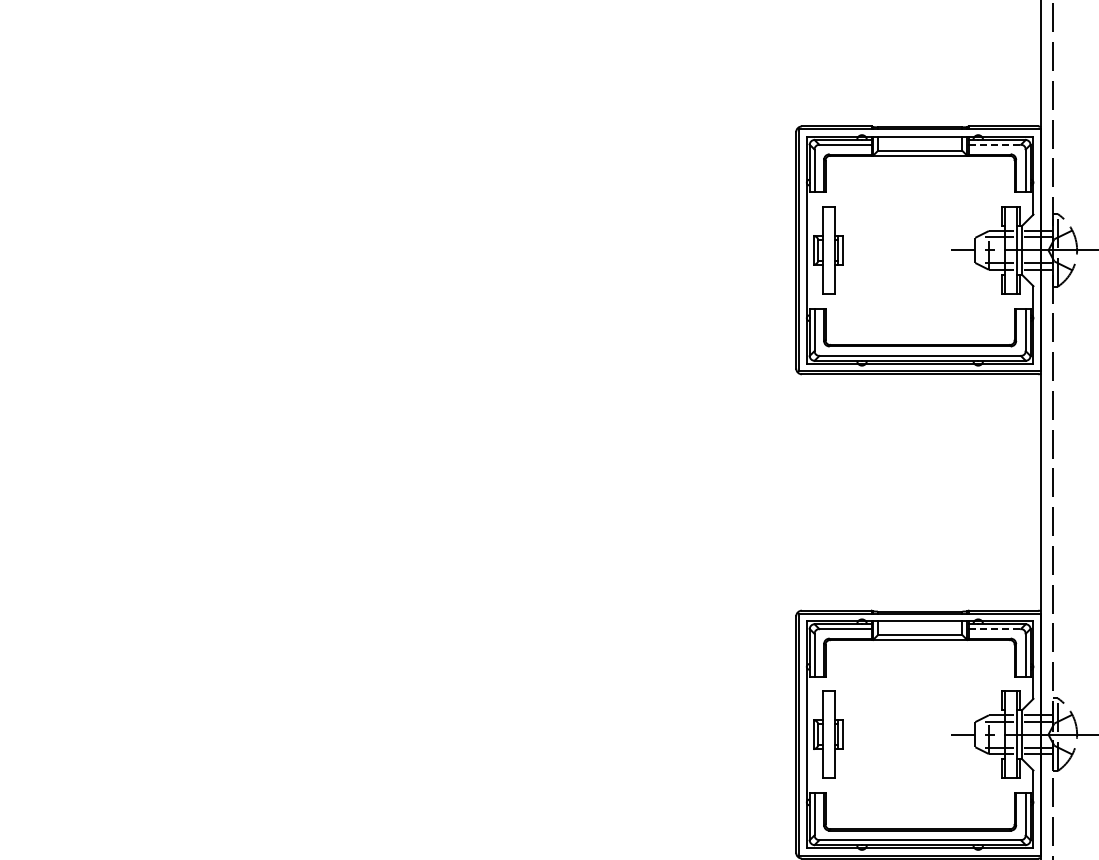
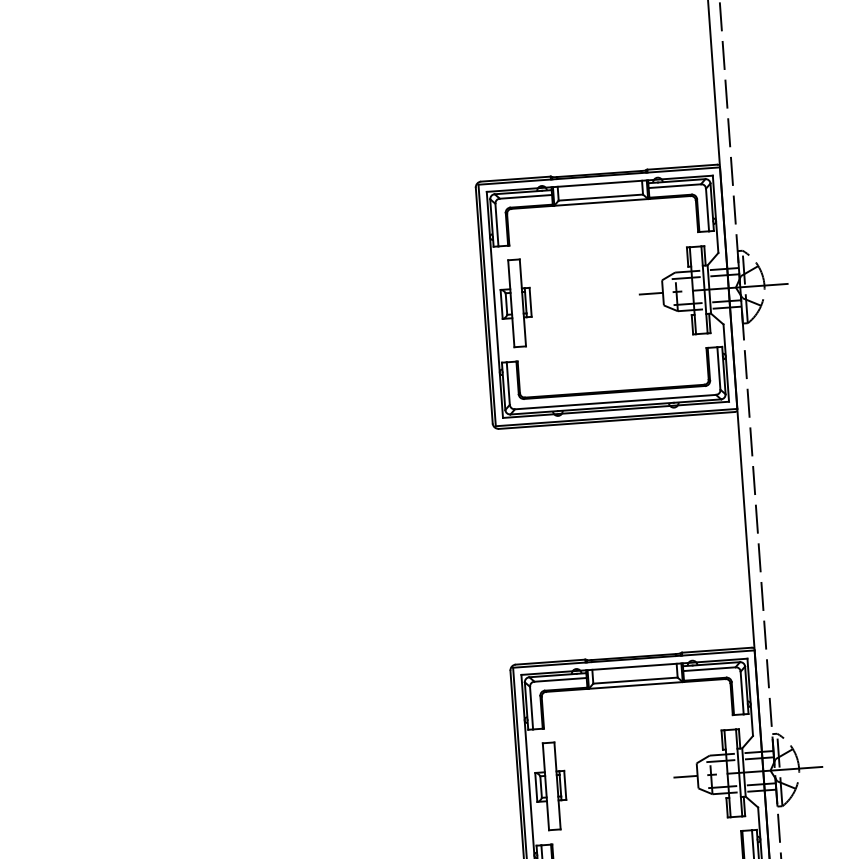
line: (995, 144) -> (675, 185), dashed -> solid
line: (995, 629) -> (710, 669), dashed -> solid

